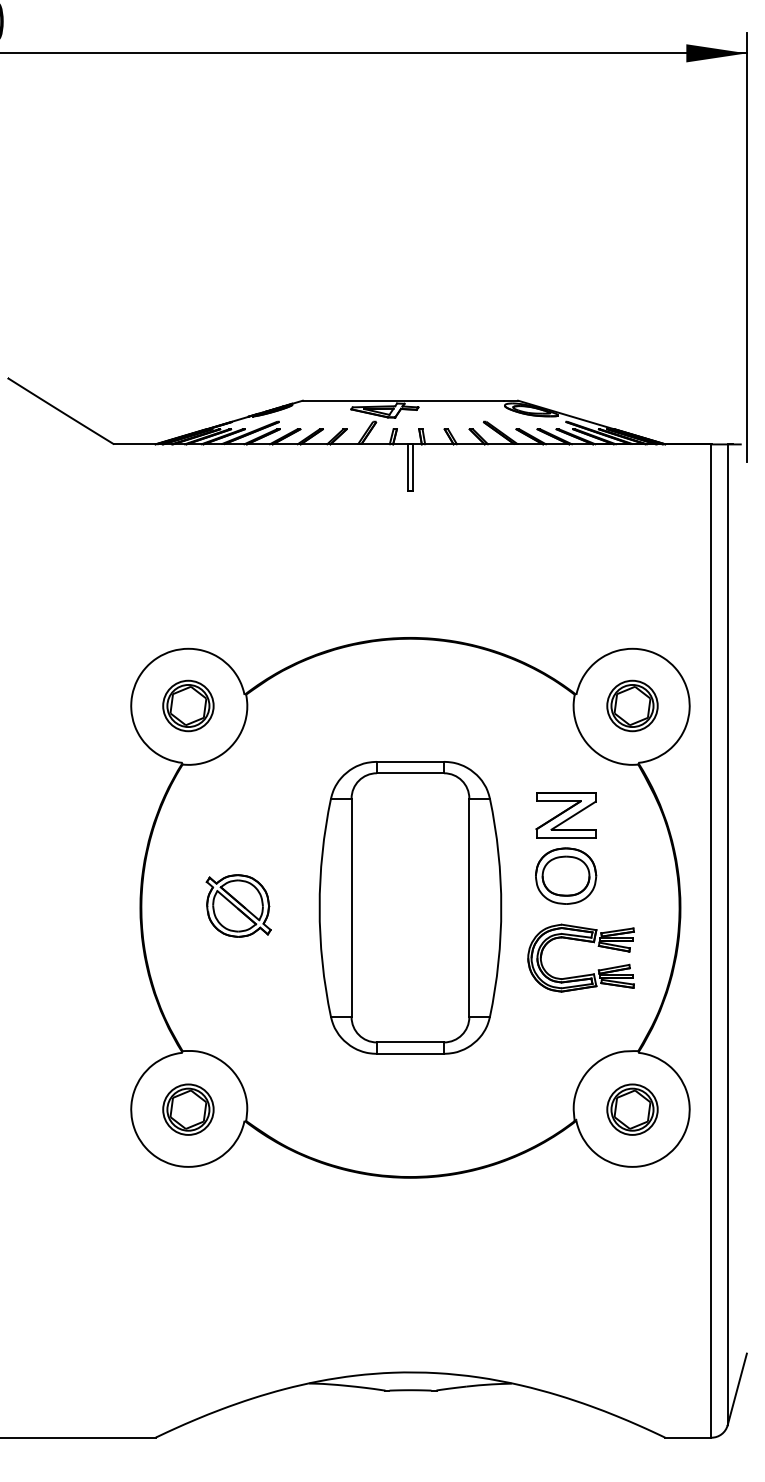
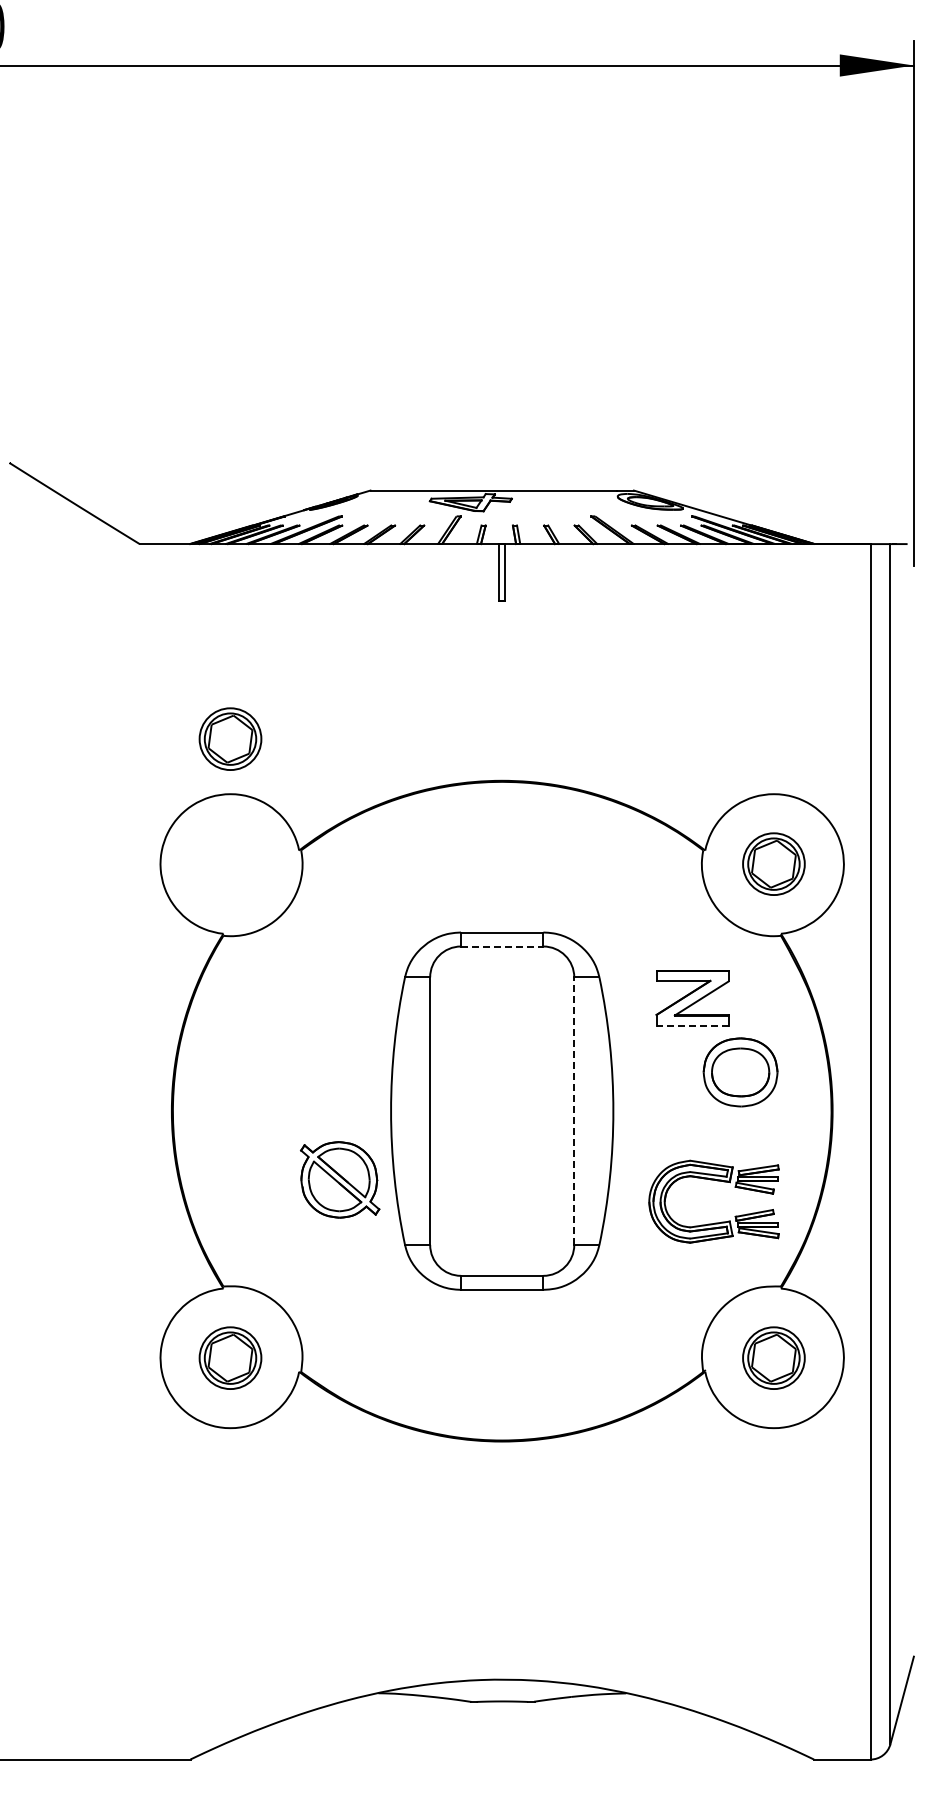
part: (188, 705) -> (230, 738), moved
line: (410, 773) -> (502, 946), solid -> dashed
line: (565, 837) -> (692, 1025), solid -> dashed
part: (565, 876) -> (740, 1072), moved
part: (239, 905) -> (340, 1179), moved
line: (469, 908) -> (574, 1111), solid -> dashed
part: (583, 941) -> (717, 1181), moved

